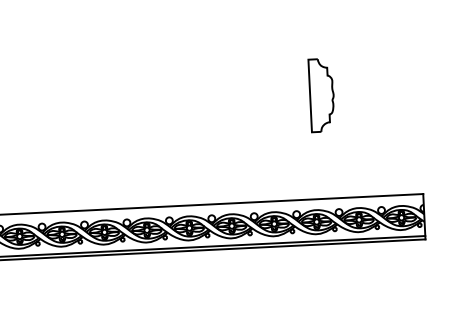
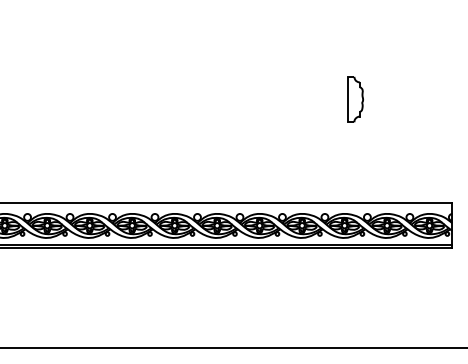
part: (321, 95) -> (355, 99), size x0.62

